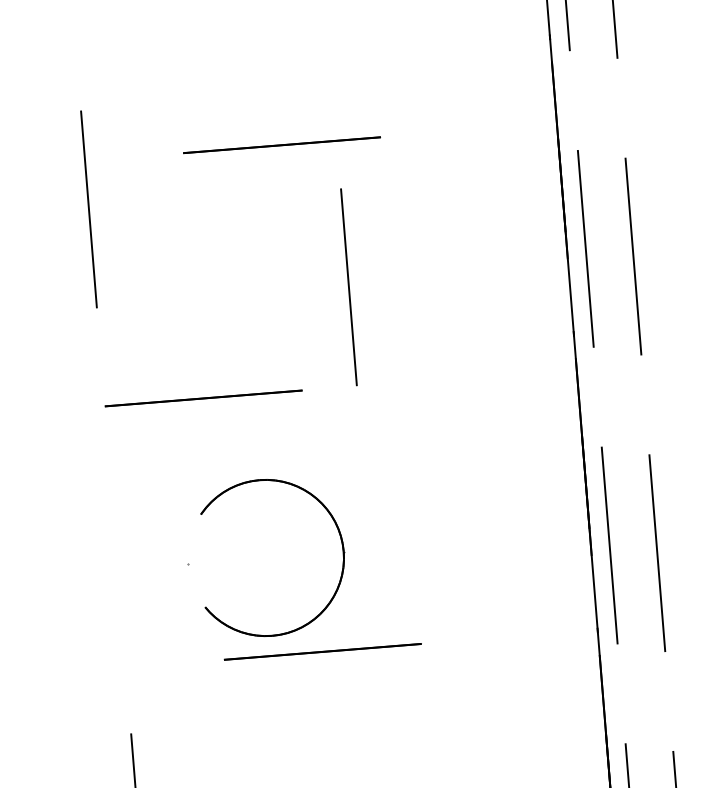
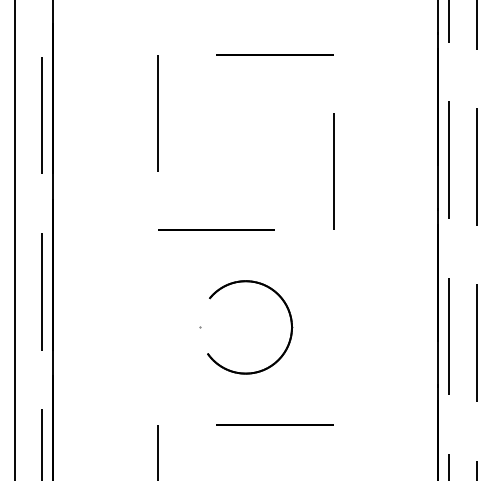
line: (281, 145) -> (274, 54), moved
line: (348, 287) -> (333, 171), moved
line: (322, 651) -> (274, 424), moved

